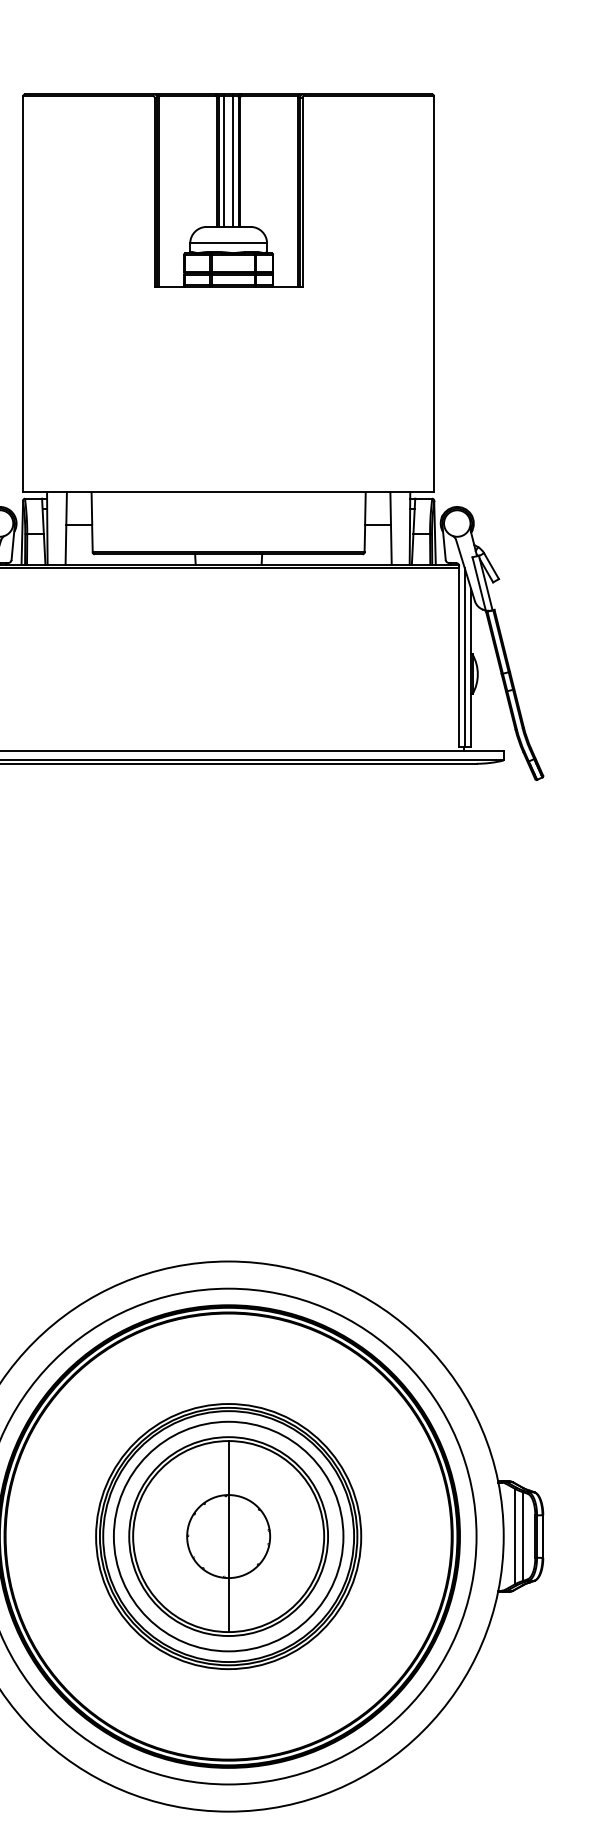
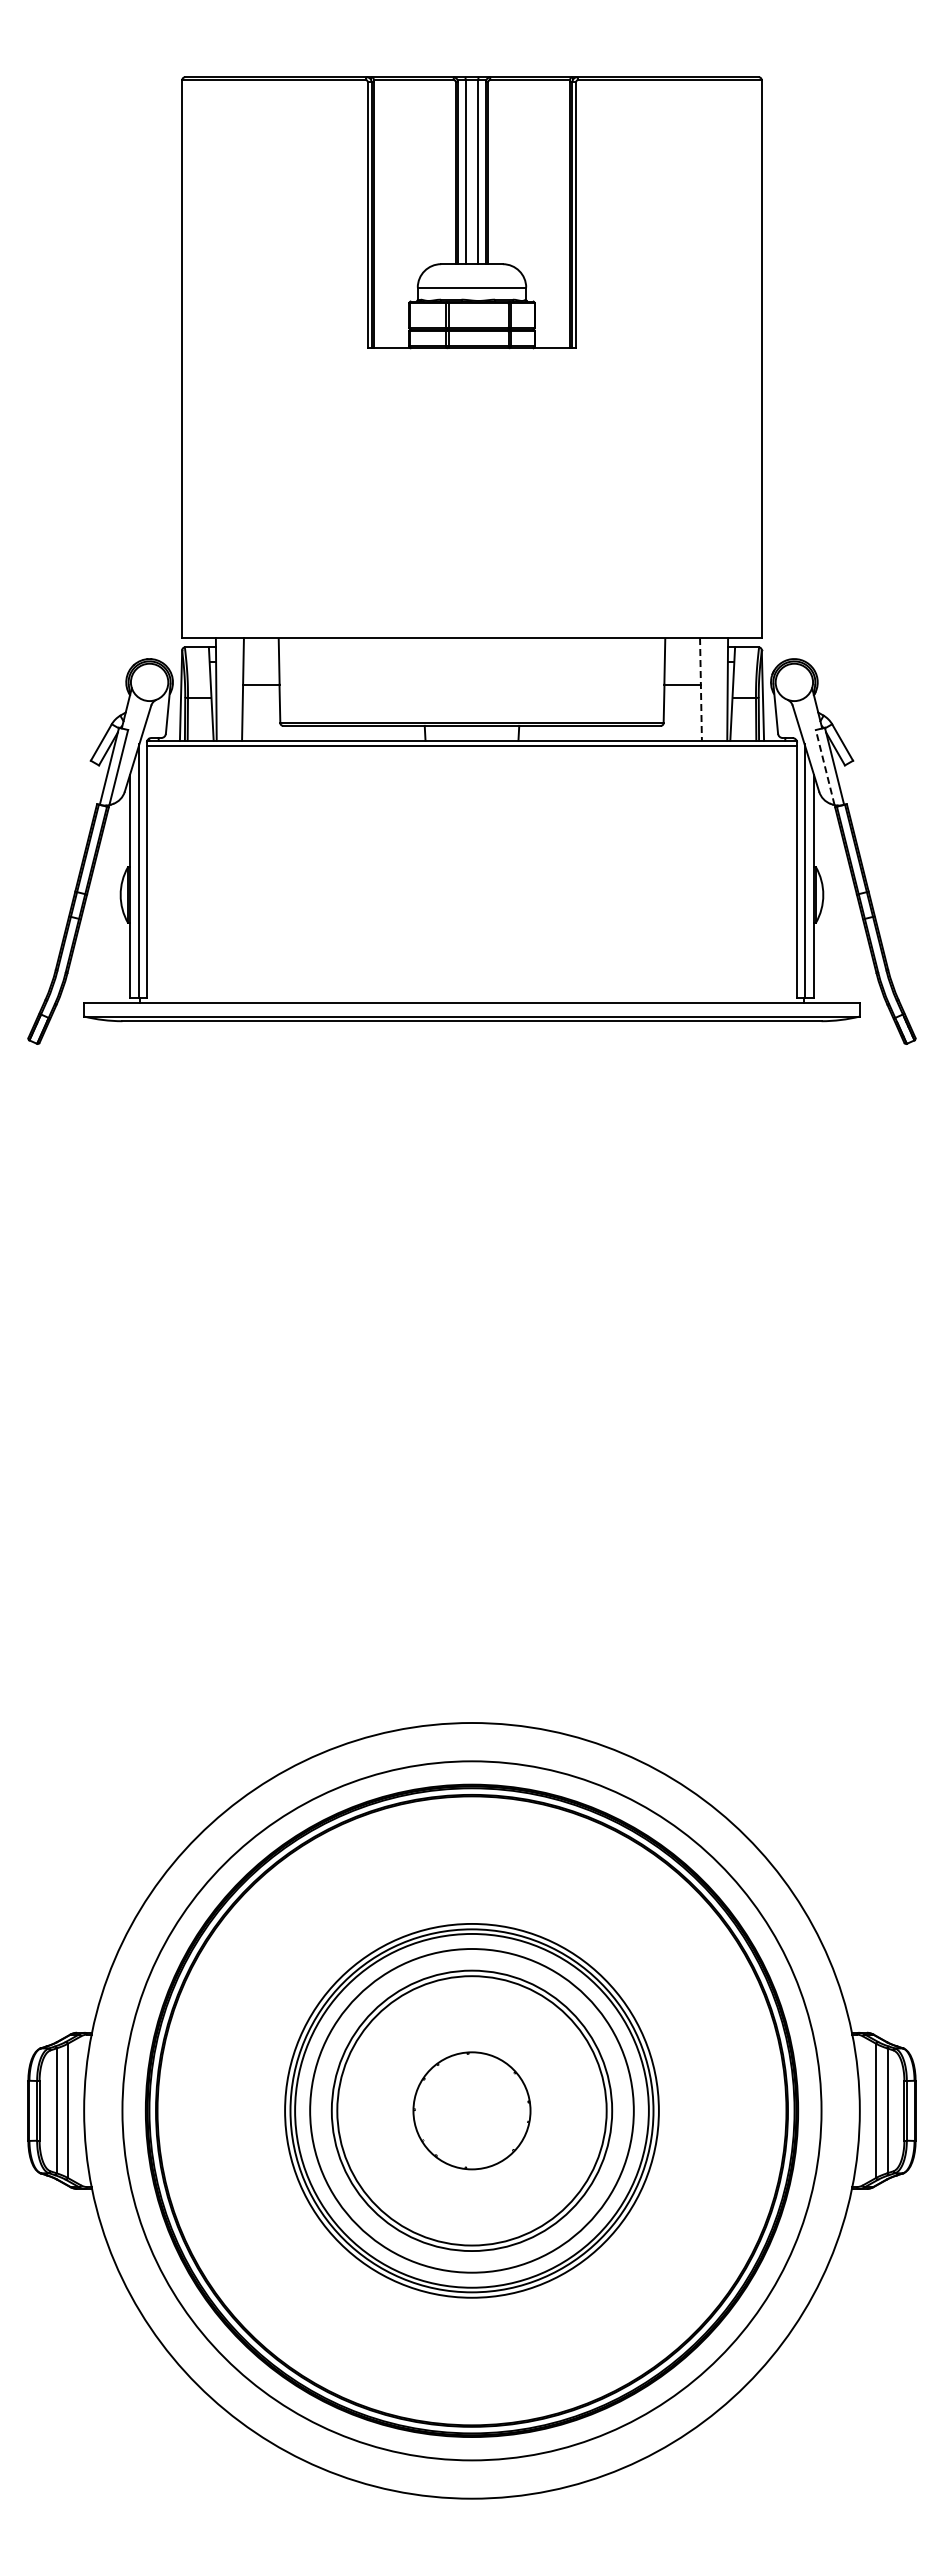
line: (390, 528) -> (700, 689), solid -> dashed
line: (479, 583) -> (825, 767), solid -> dashed
line: (229, 1536) -> (472, 2110), removed

